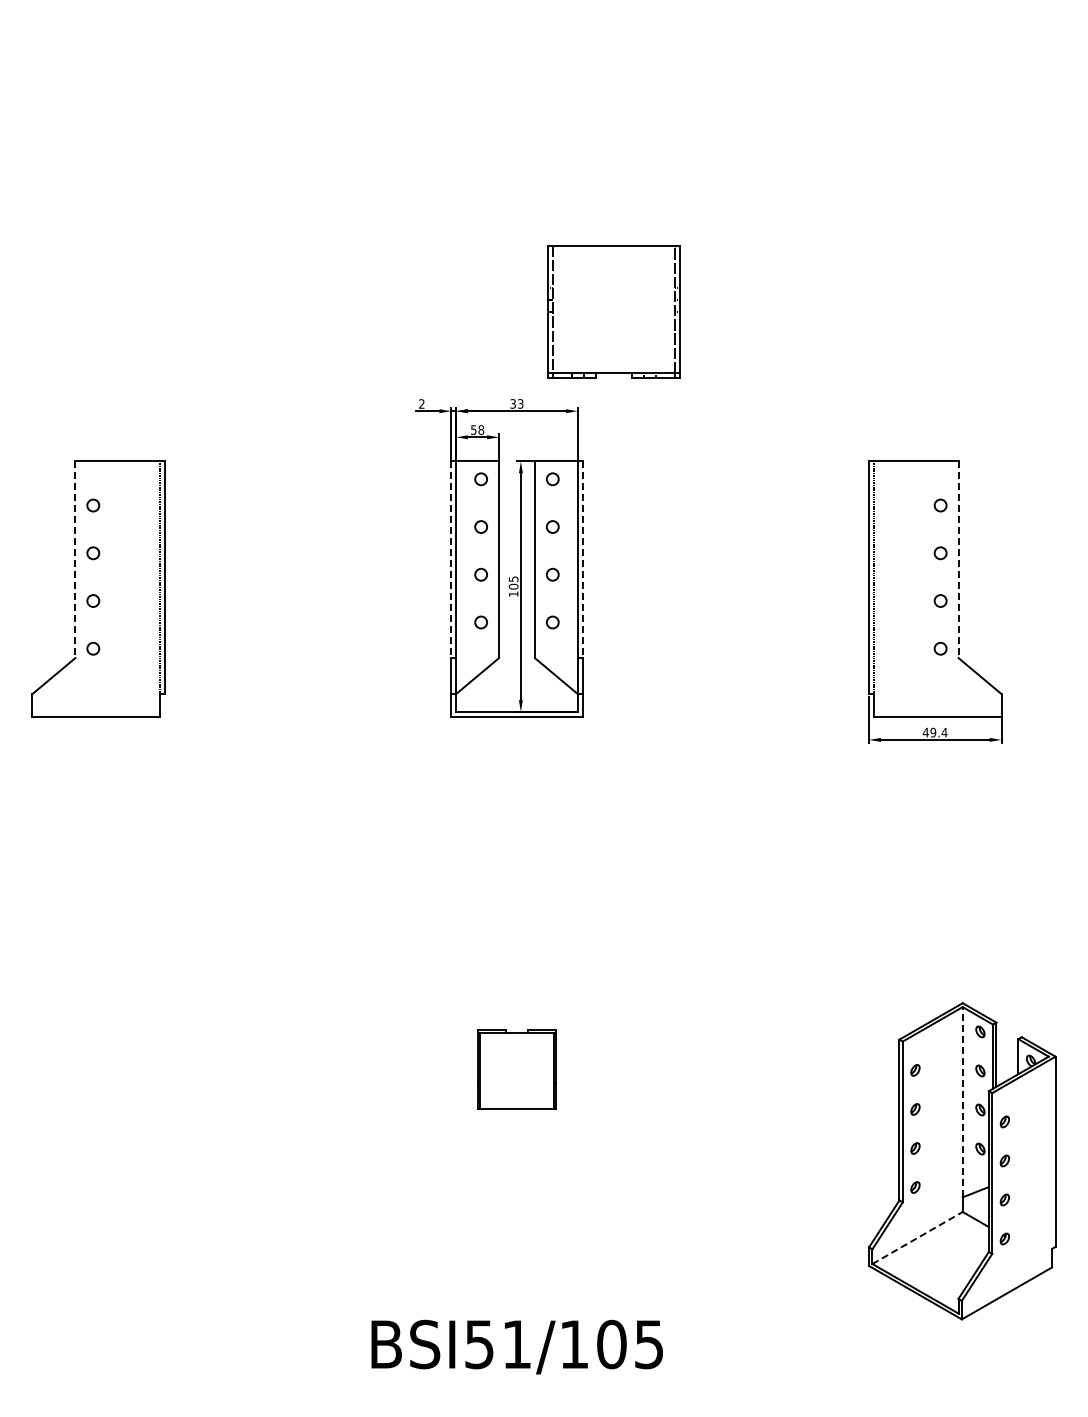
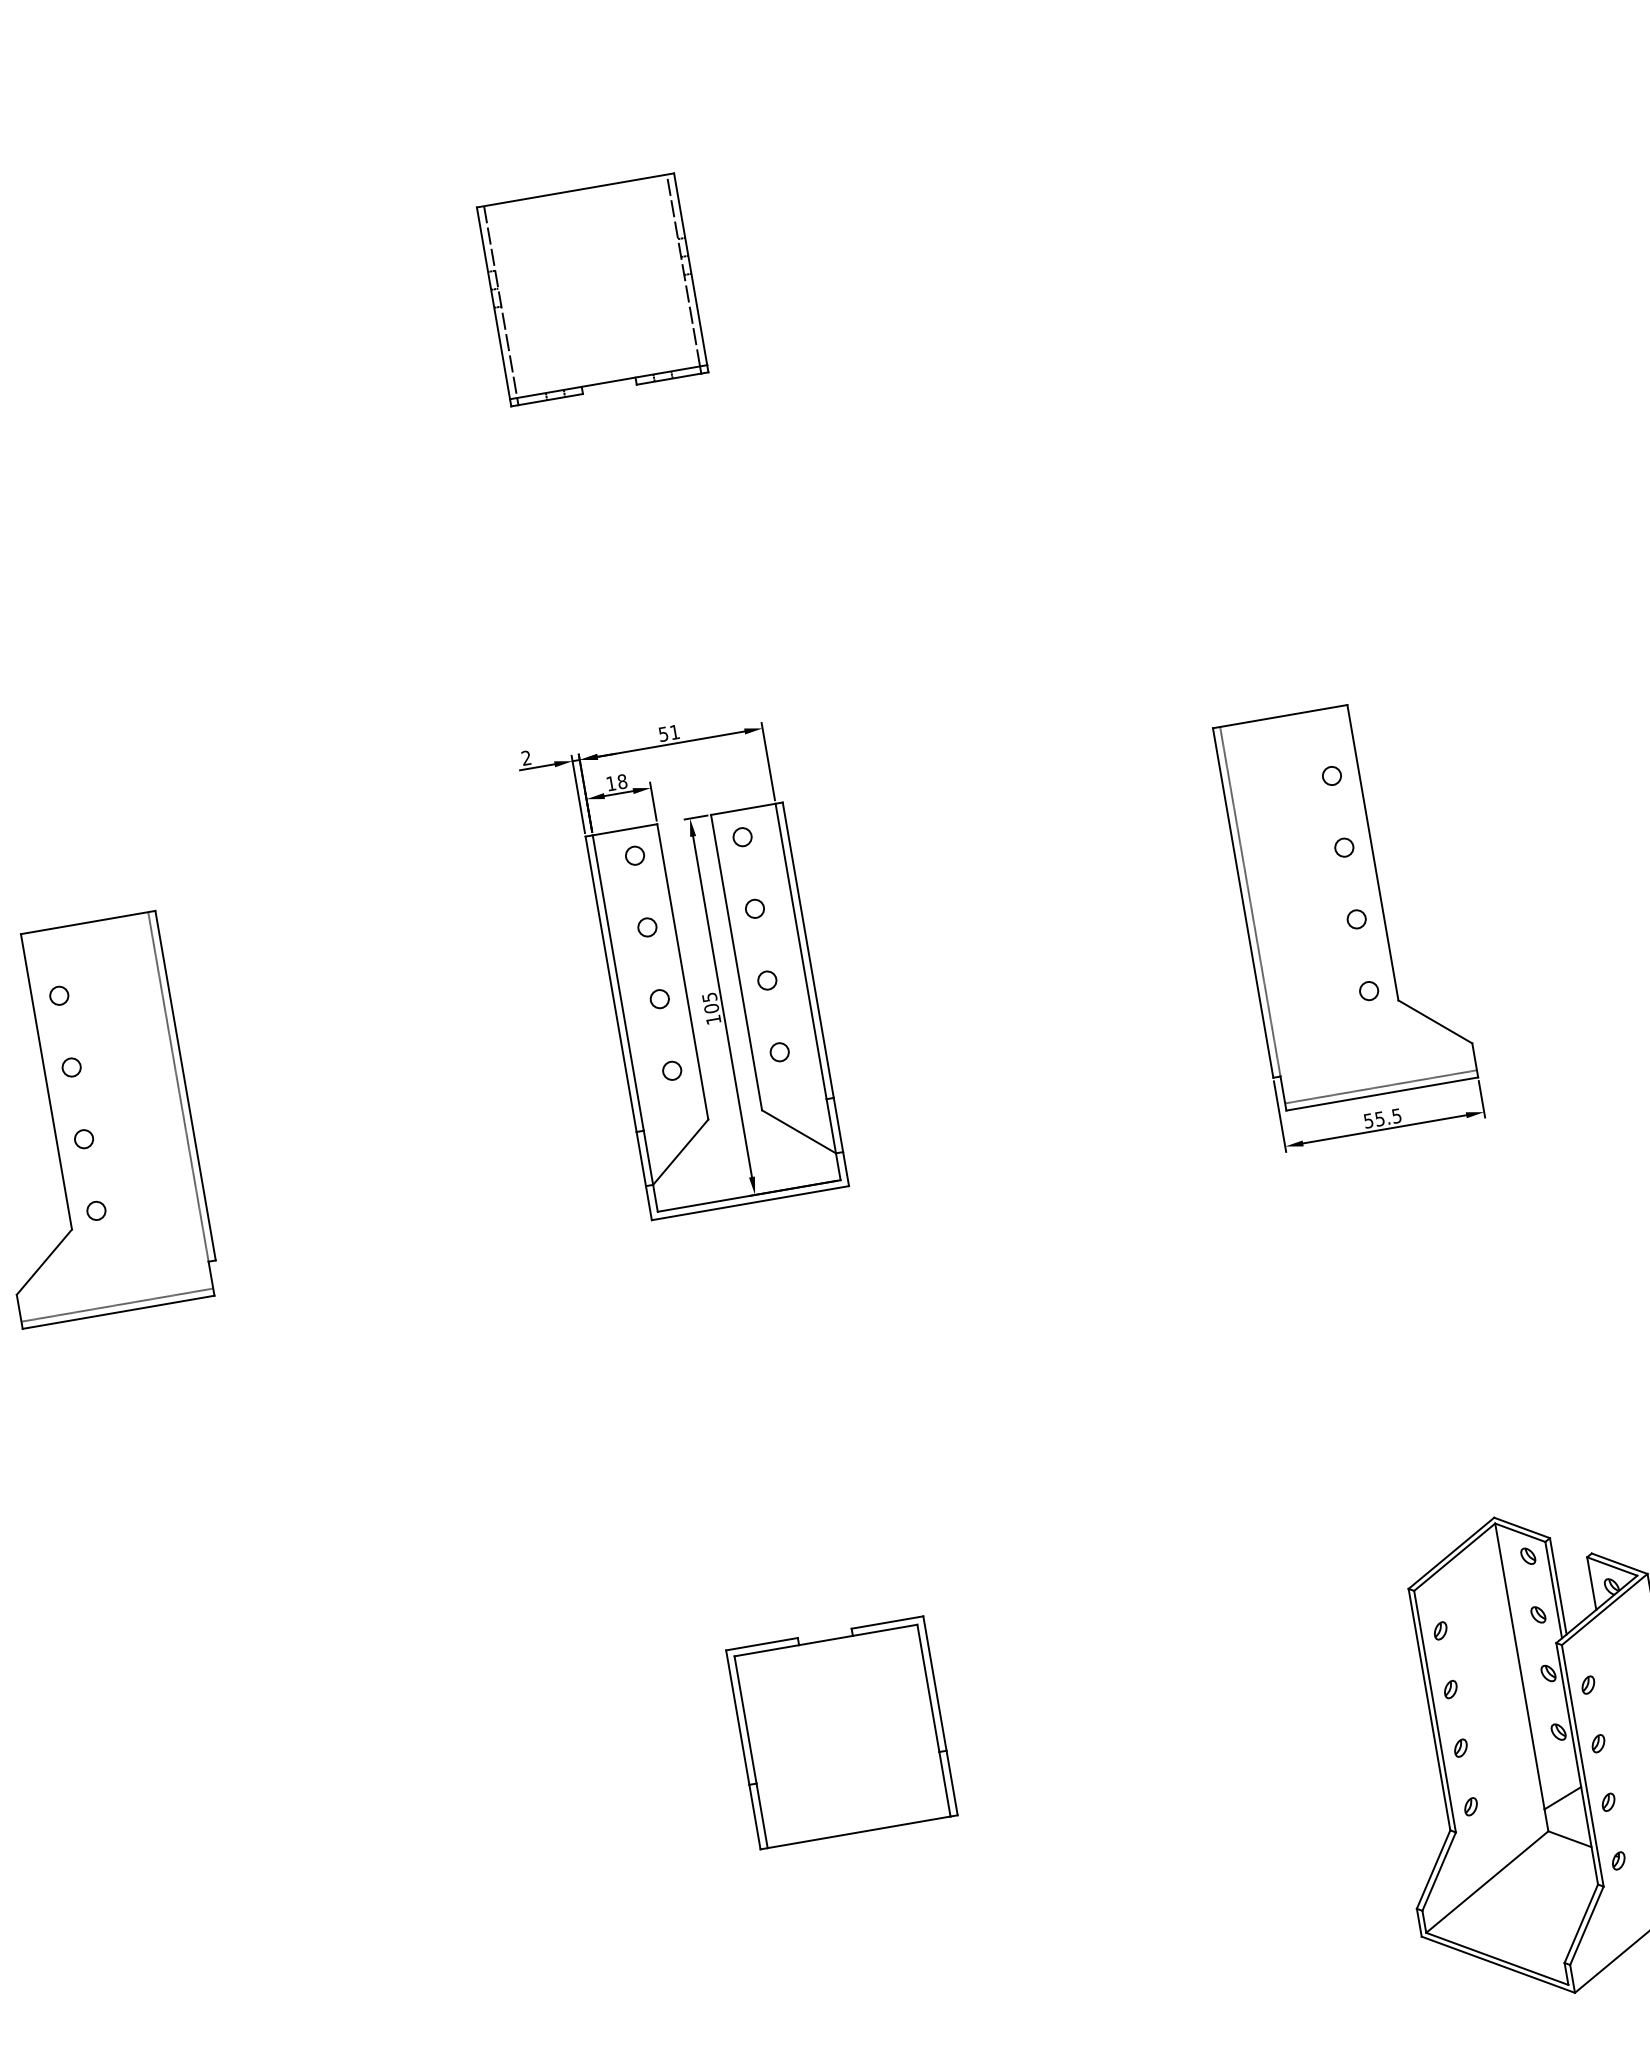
part: (613, 311) -> (591, 289), moved
text: (516, 403) -> (668, 732), 33 -> 51
text: (473, 429) -> (610, 782), 58 -> 18
line: (75, 560) -> (46, 1082), dashed -> solid
line: (451, 560) -> (611, 985), dashed -> solid
line: (582, 560) -> (808, 951), dashed -> solid
line: (958, 560) -> (1373, 853), dashed -> solid
line: (96, 712) -> (117, 1305), added
line: (937, 712) -> (1380, 1087), added
text: (934, 732) -> (1381, 1118), 49.4 -> 55.5
part: (516, 1069) -> (841, 1733), size x1.67
line: (962, 1101) -> (1519, 1665), dashed -> solid
line: (917, 1237) -> (1487, 1881), dashed -> solid

